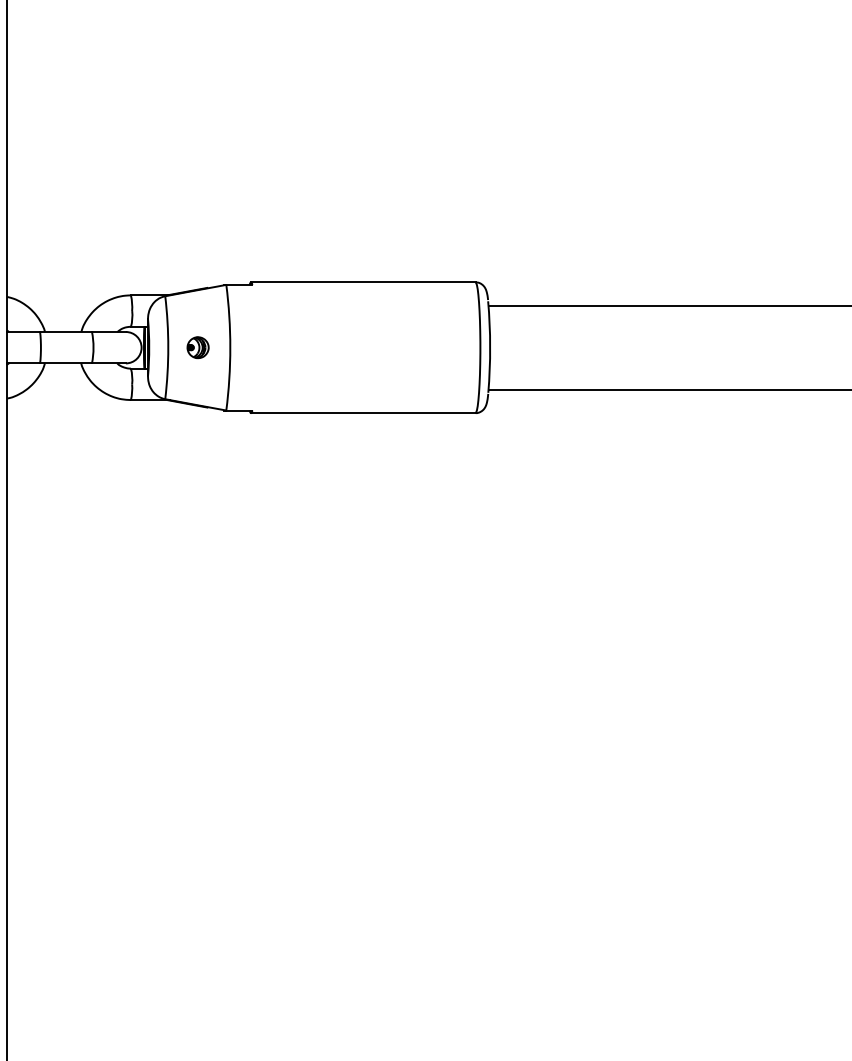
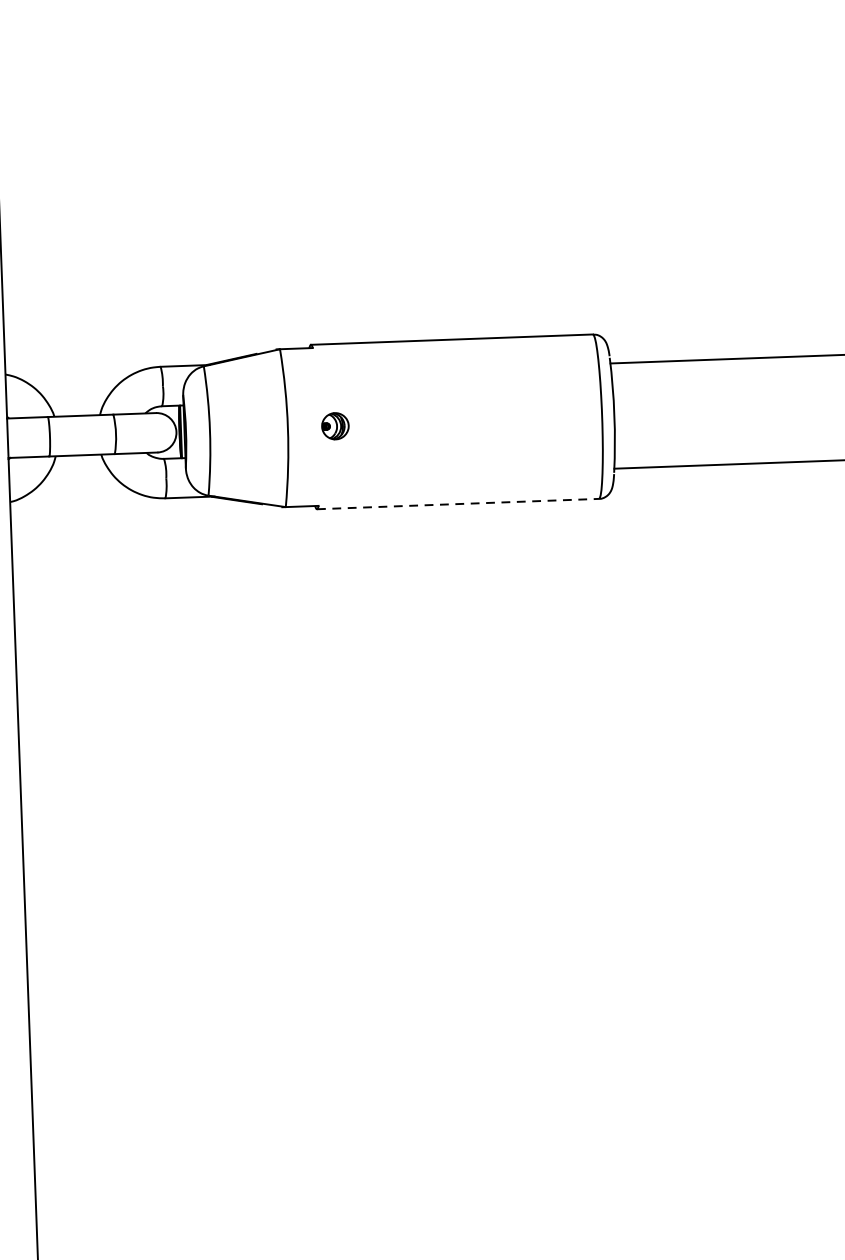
part: (197, 347) -> (334, 426), moved
line: (363, 413) -> (458, 504), solid -> dashed

